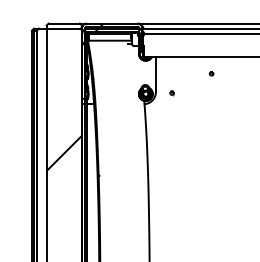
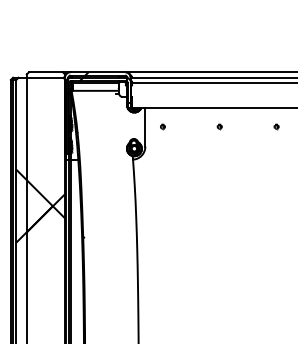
part: (211, 73) -> (219, 126), moved
part: (171, 92) -> (162, 126), moved
hatch: (59, 146) -> (40, 205), added

